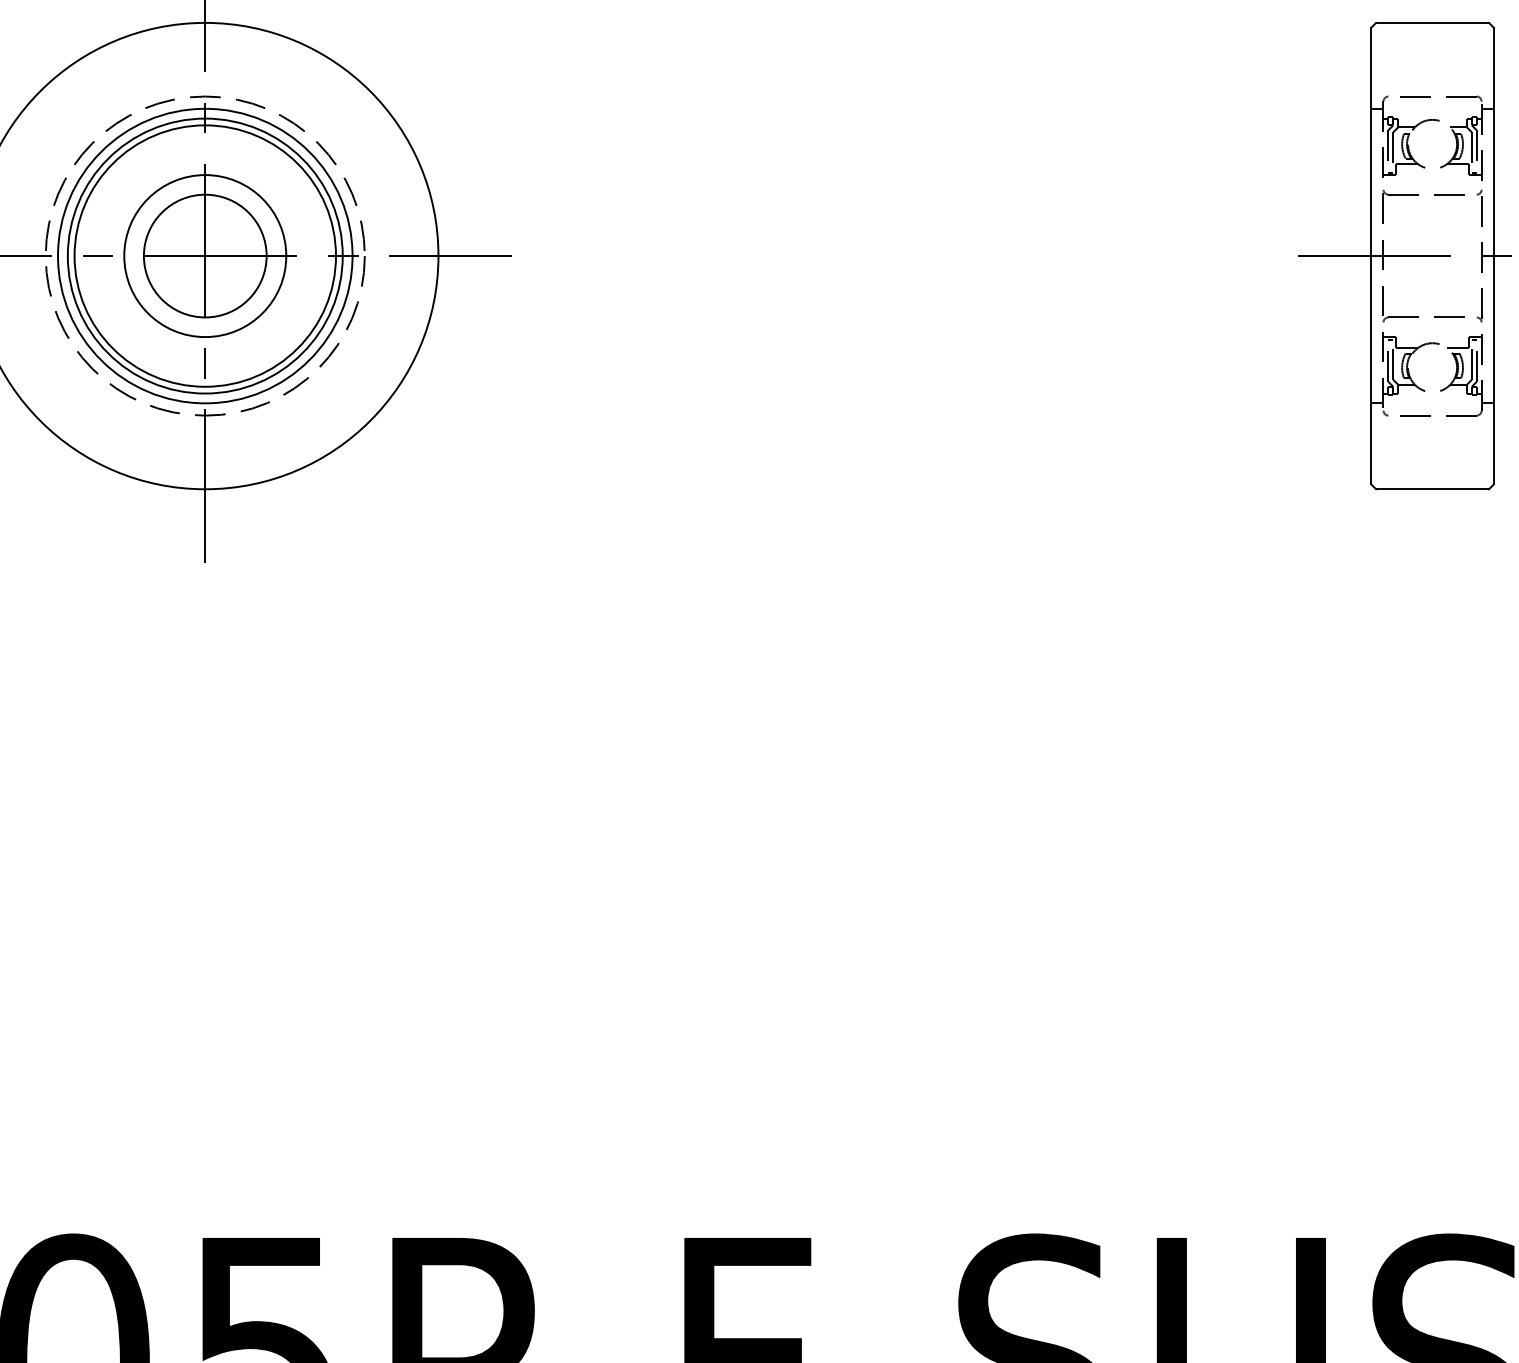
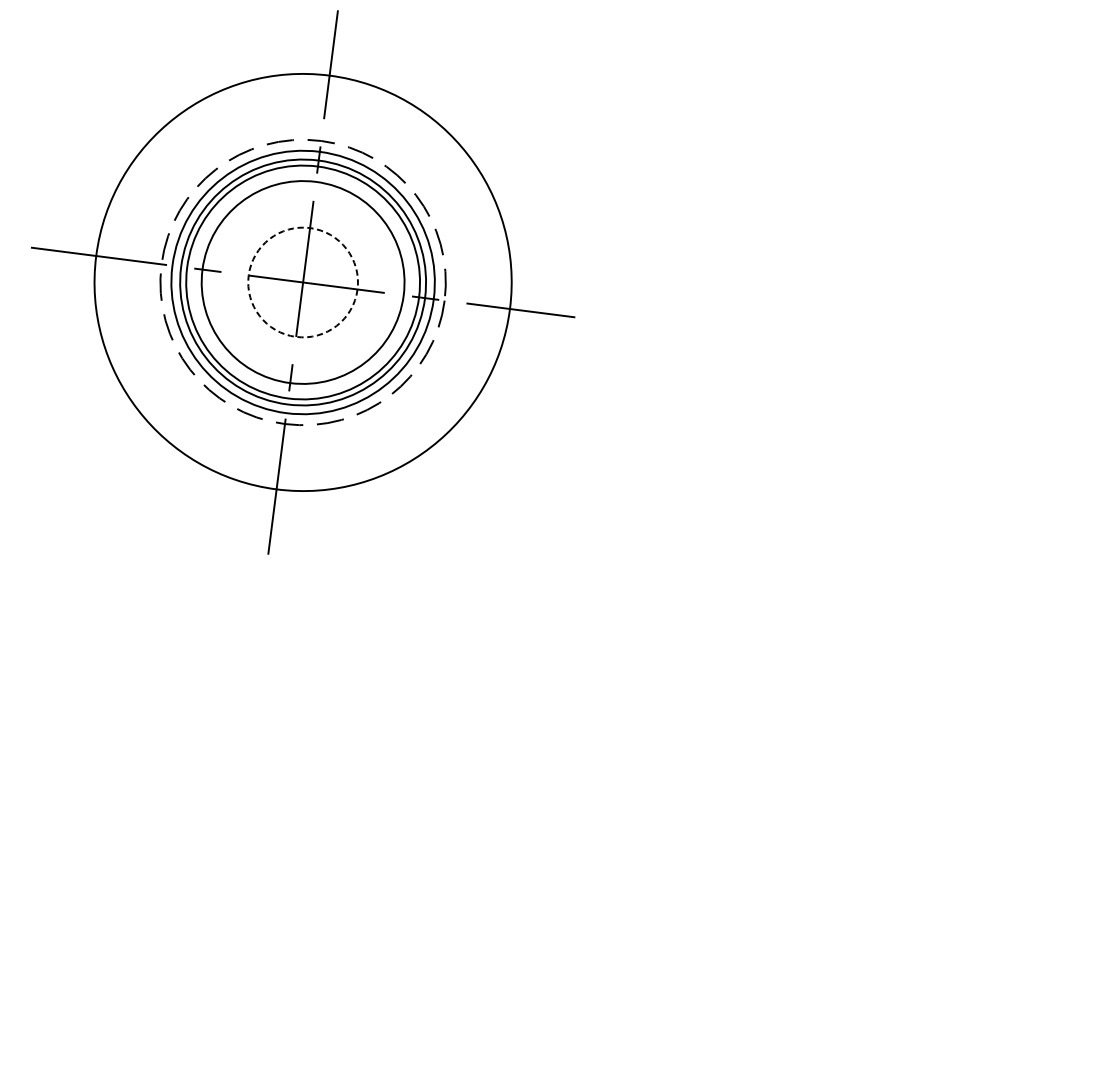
circle: (204, 255) -> (302, 281), solid -> dashed
circle: (205, 256) -> (303, 282), size x1.4

